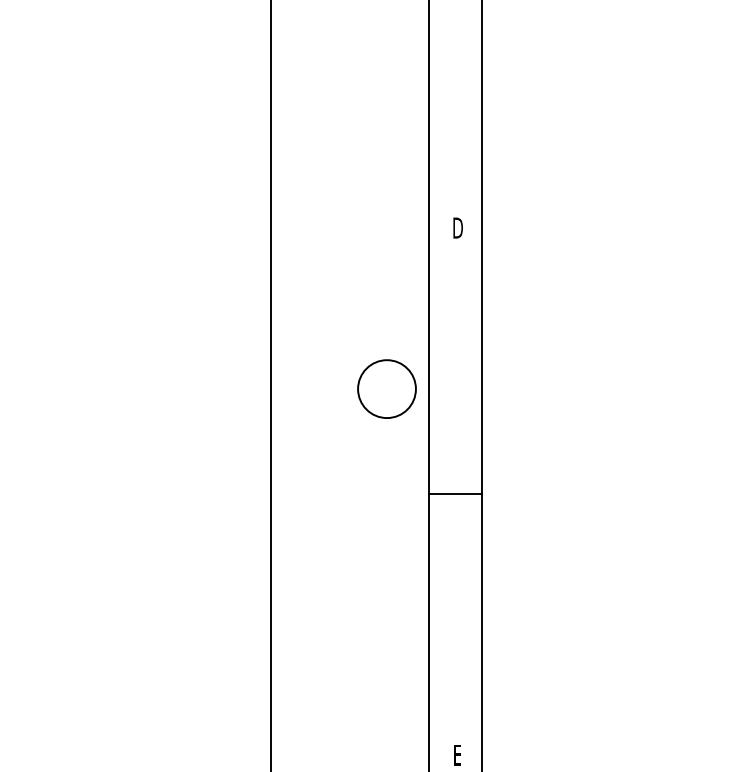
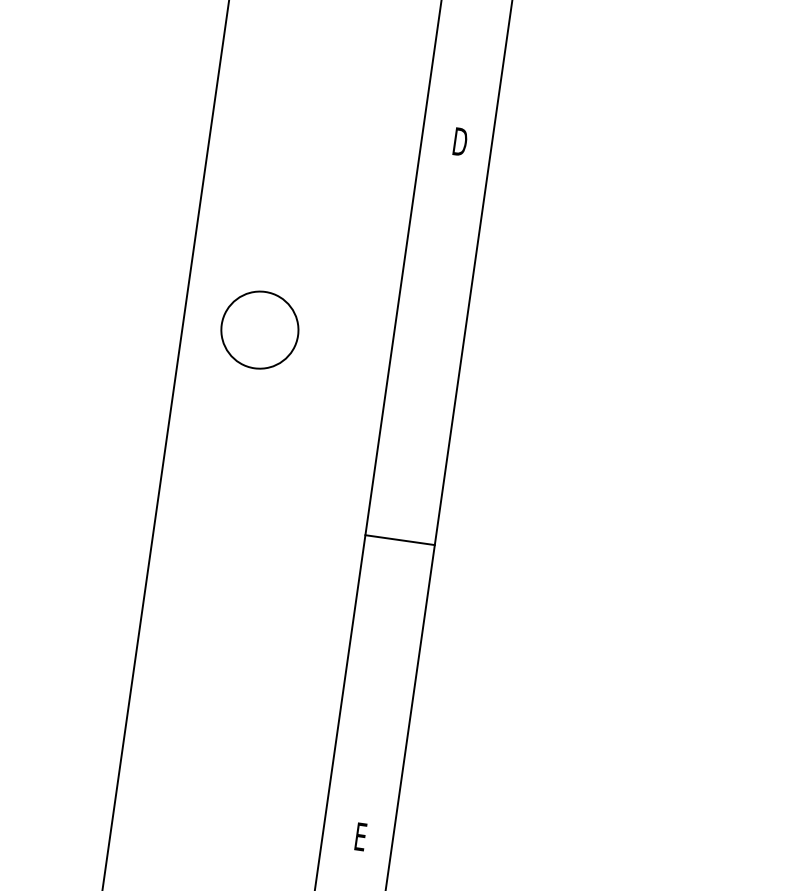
circle: (386, 388) -> (259, 329), moved
line: (455, 494) -> (400, 540), moved

